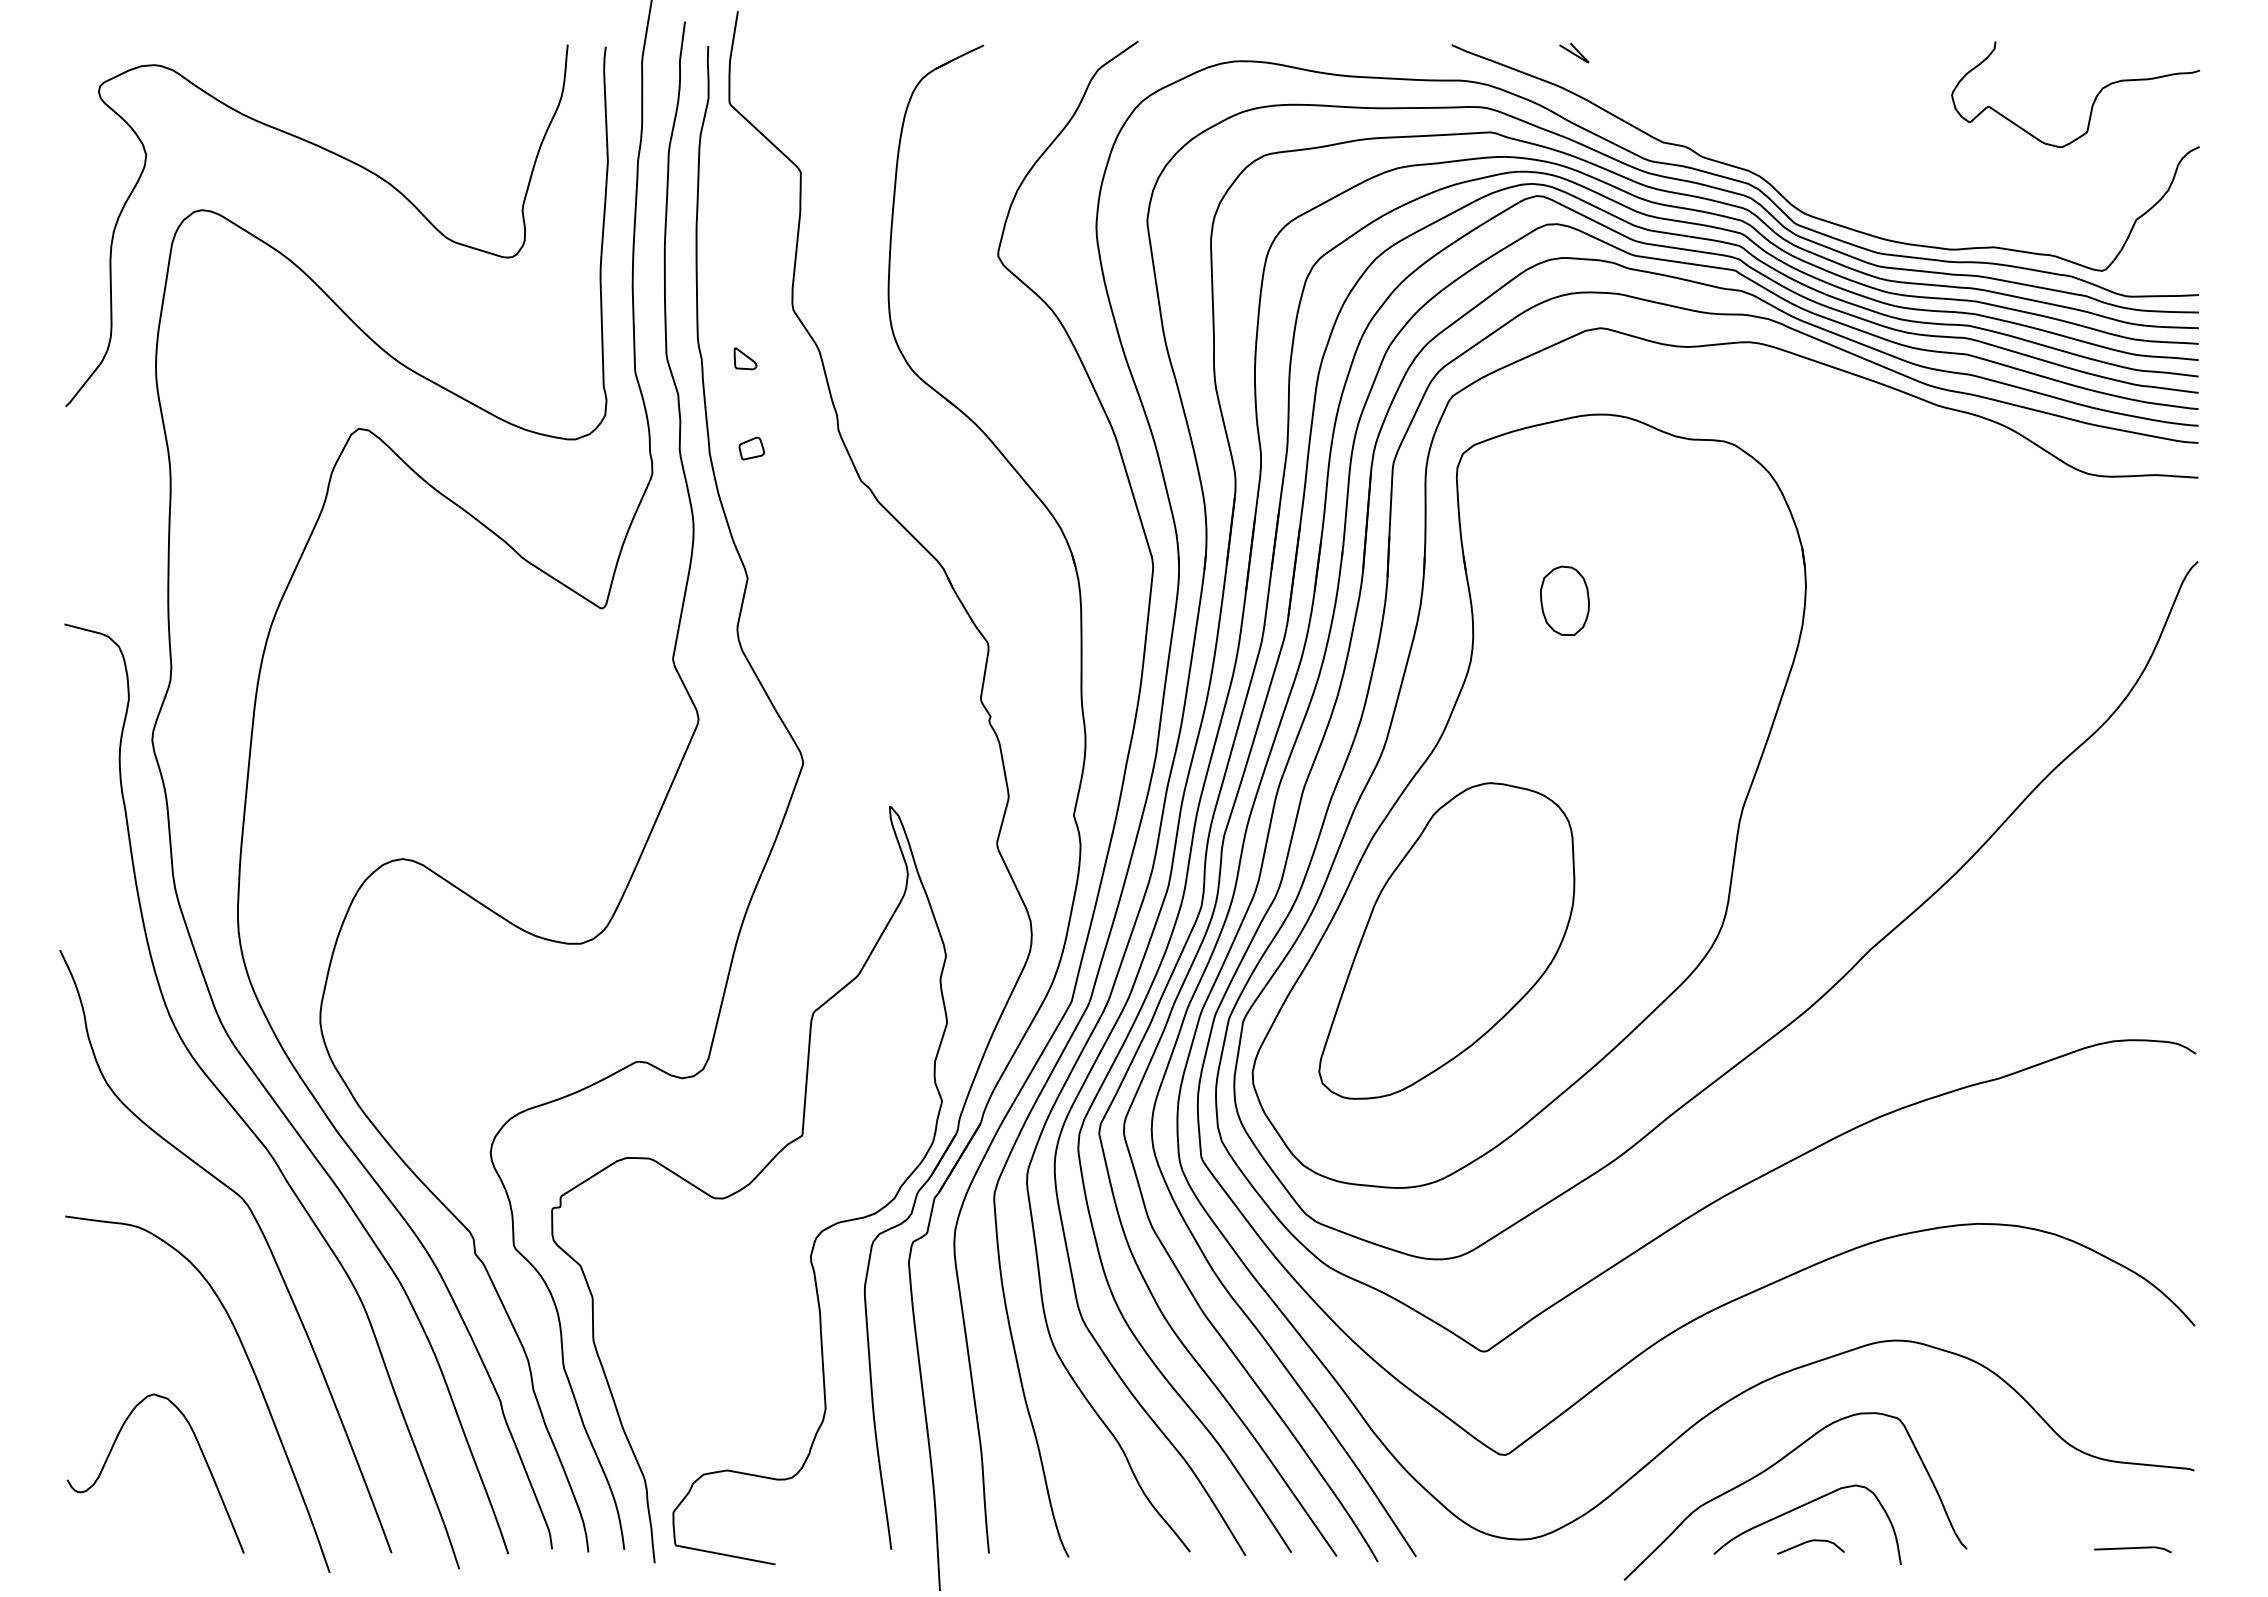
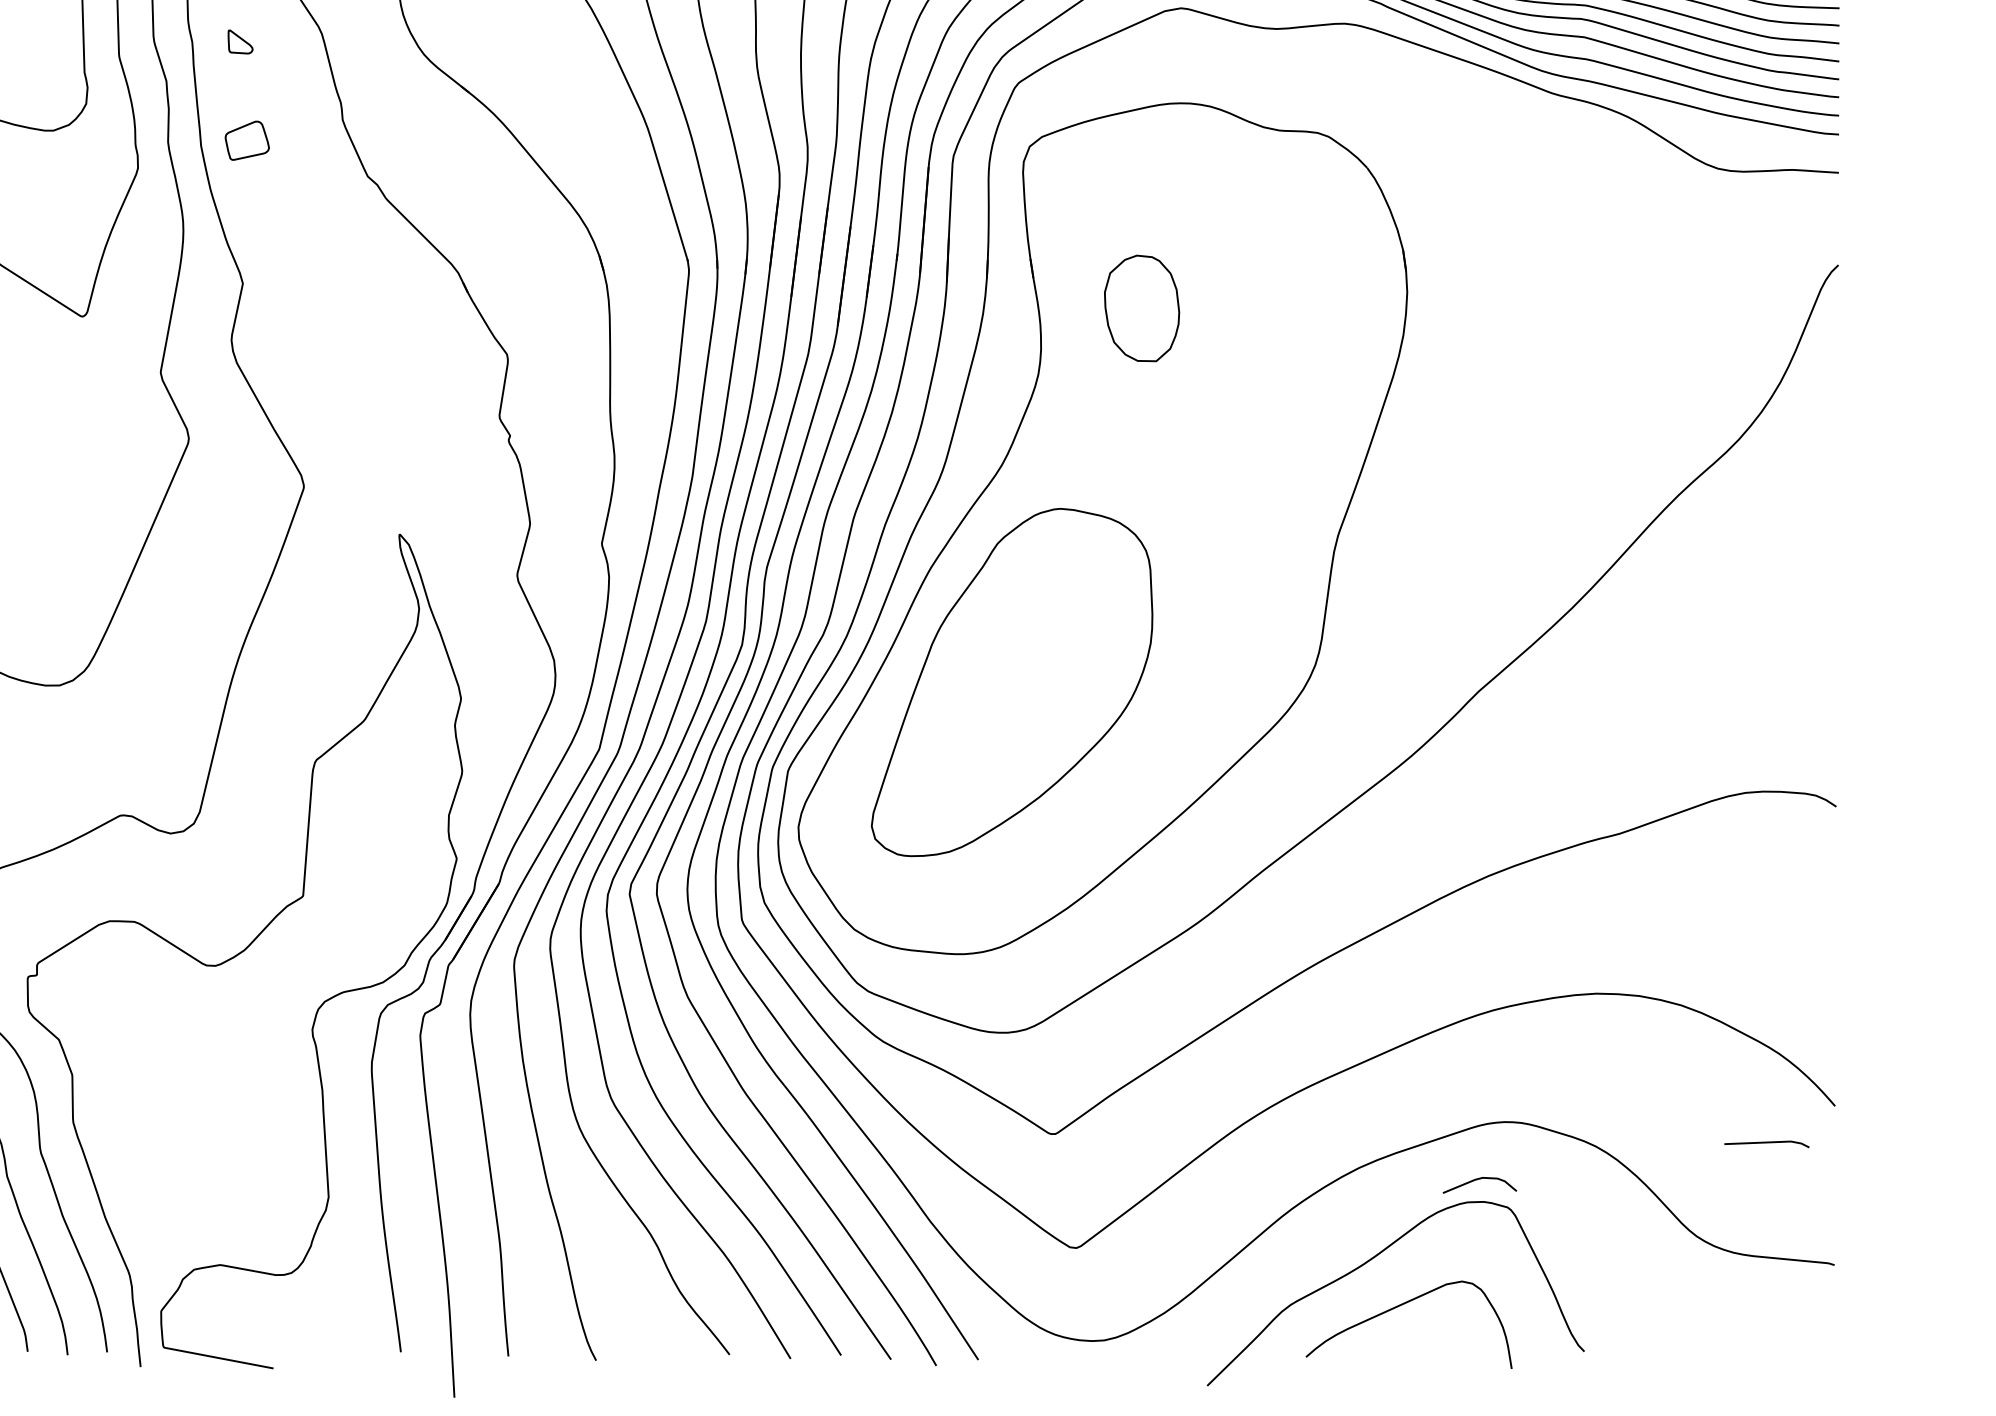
part: (751, 448) -> (247, 140), size x1.6
part: (1564, 600) -> (1141, 307), size x1.4
curve: (1809, 1542) -> (1478, 1180), moved
line: (2132, 1548) -> (1766, 1142), moved

